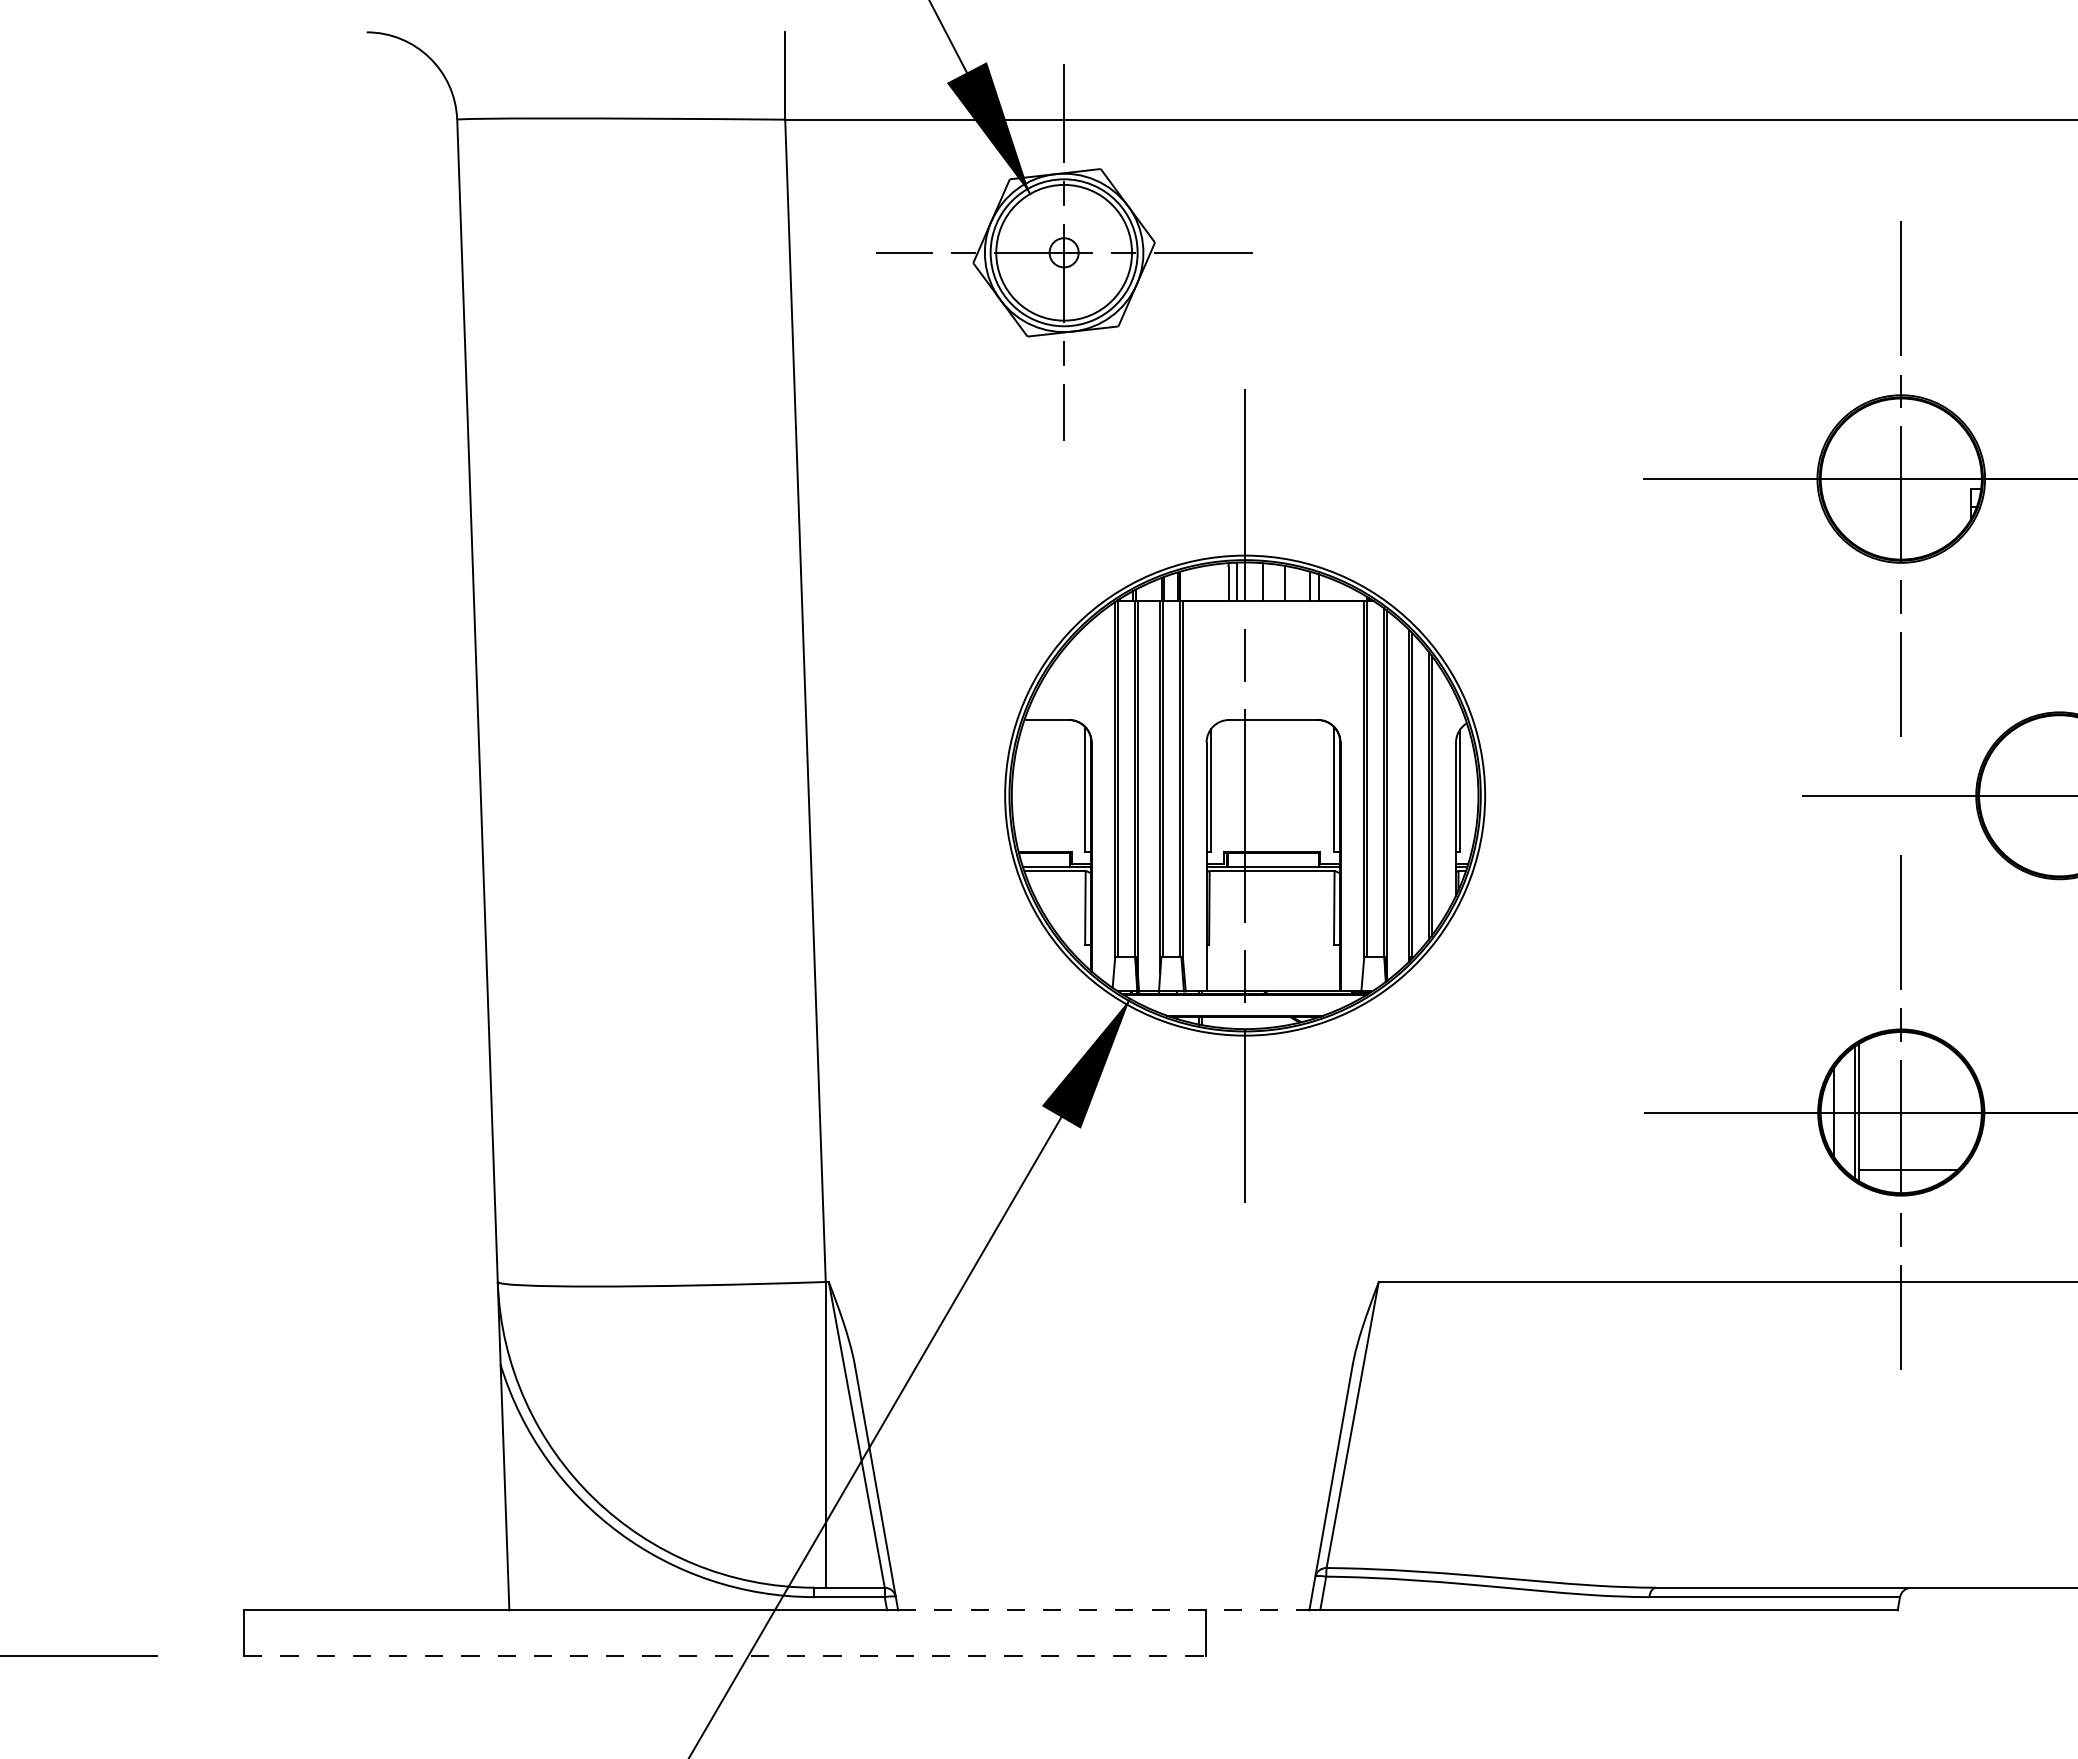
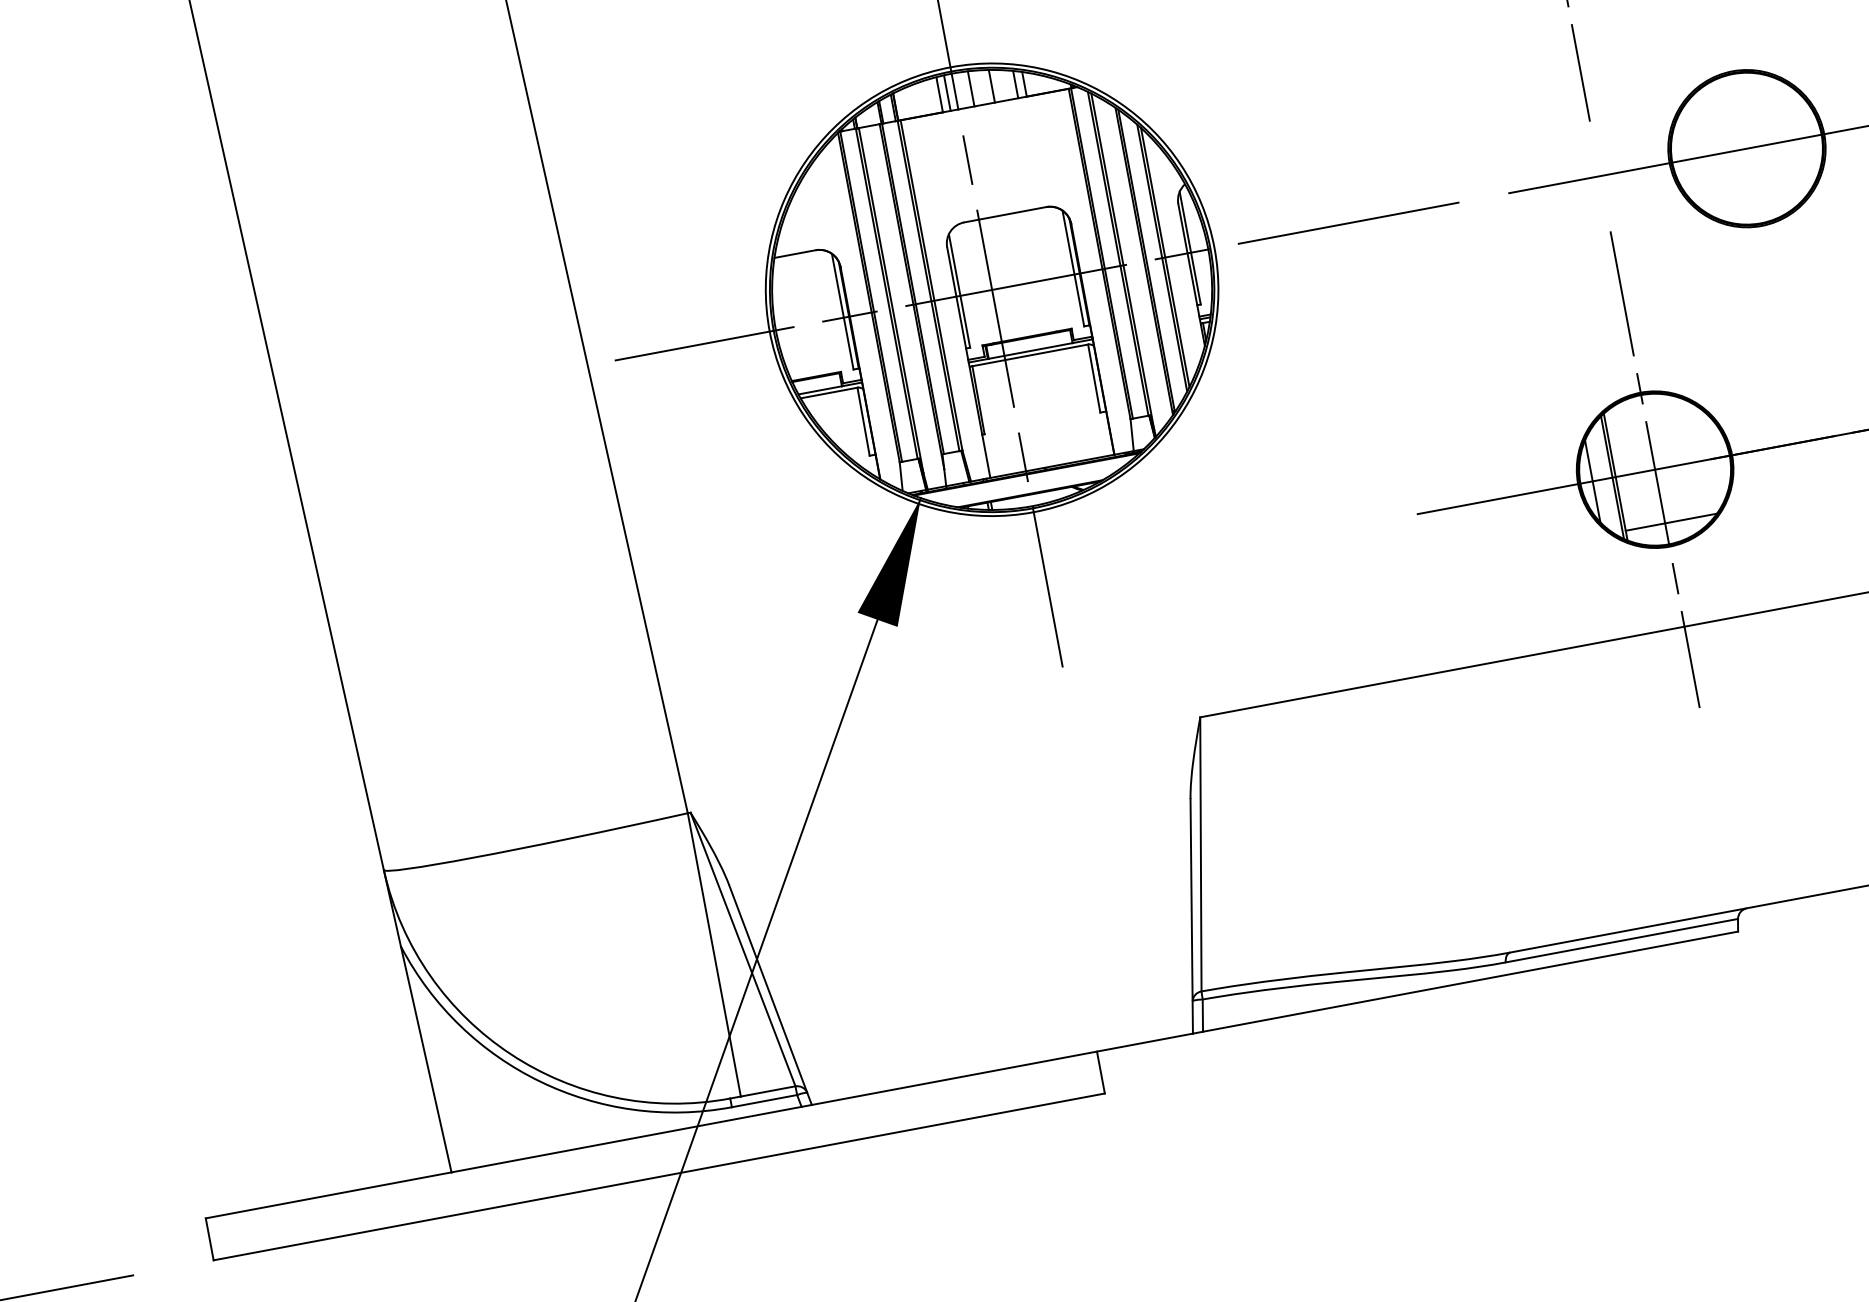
line: (1293, 795) -> (1036, 281), added
line: (1103, 1610) -> (1002, 1069), dashed -> solid
line: (725, 1655) -> (659, 1176), dashed -> solid

